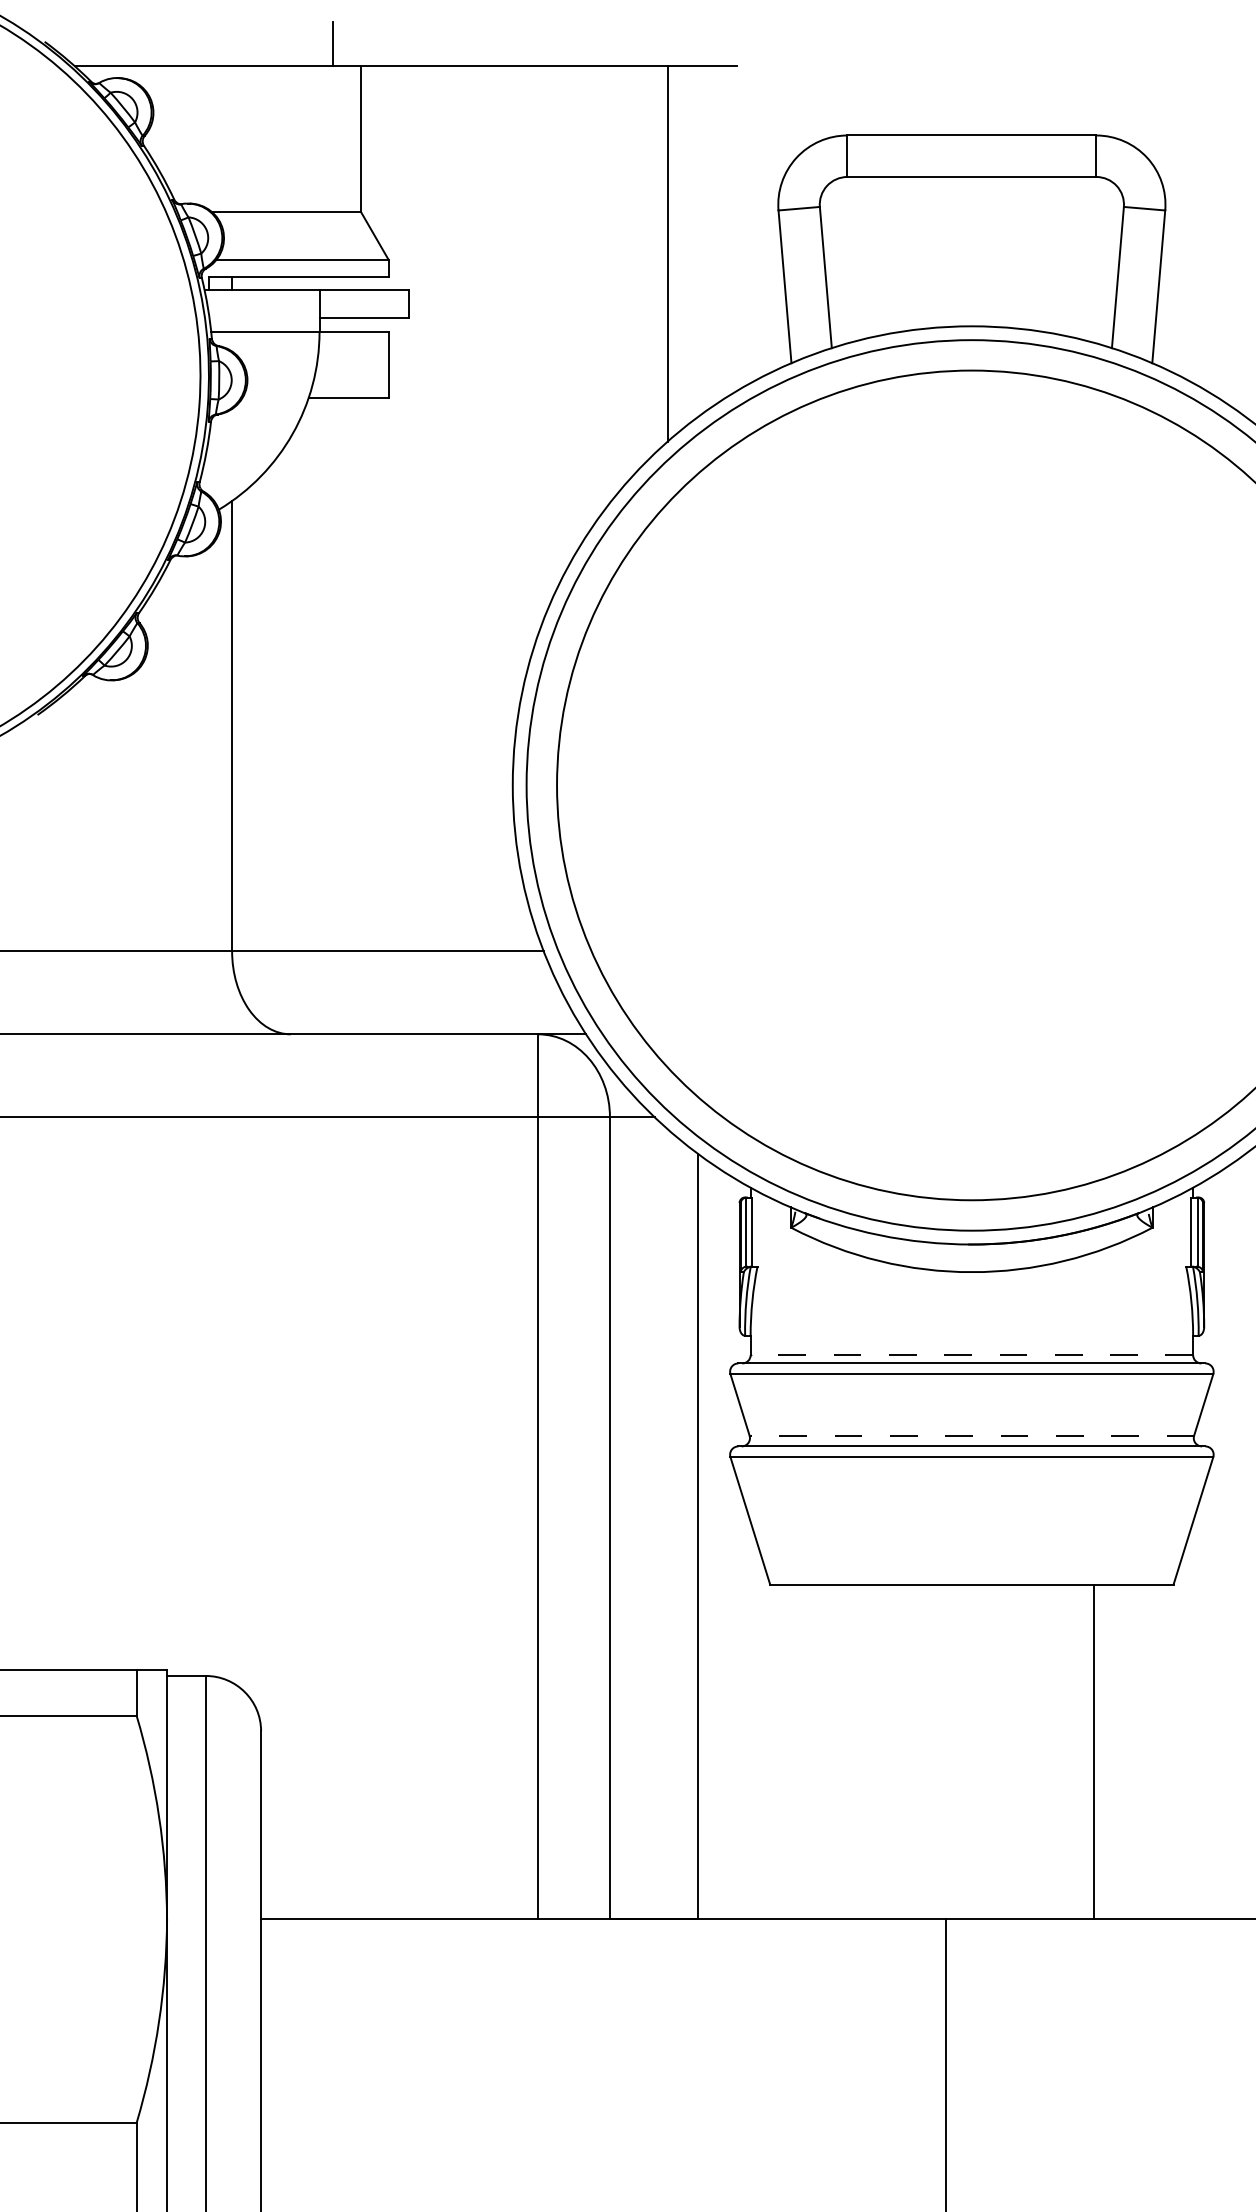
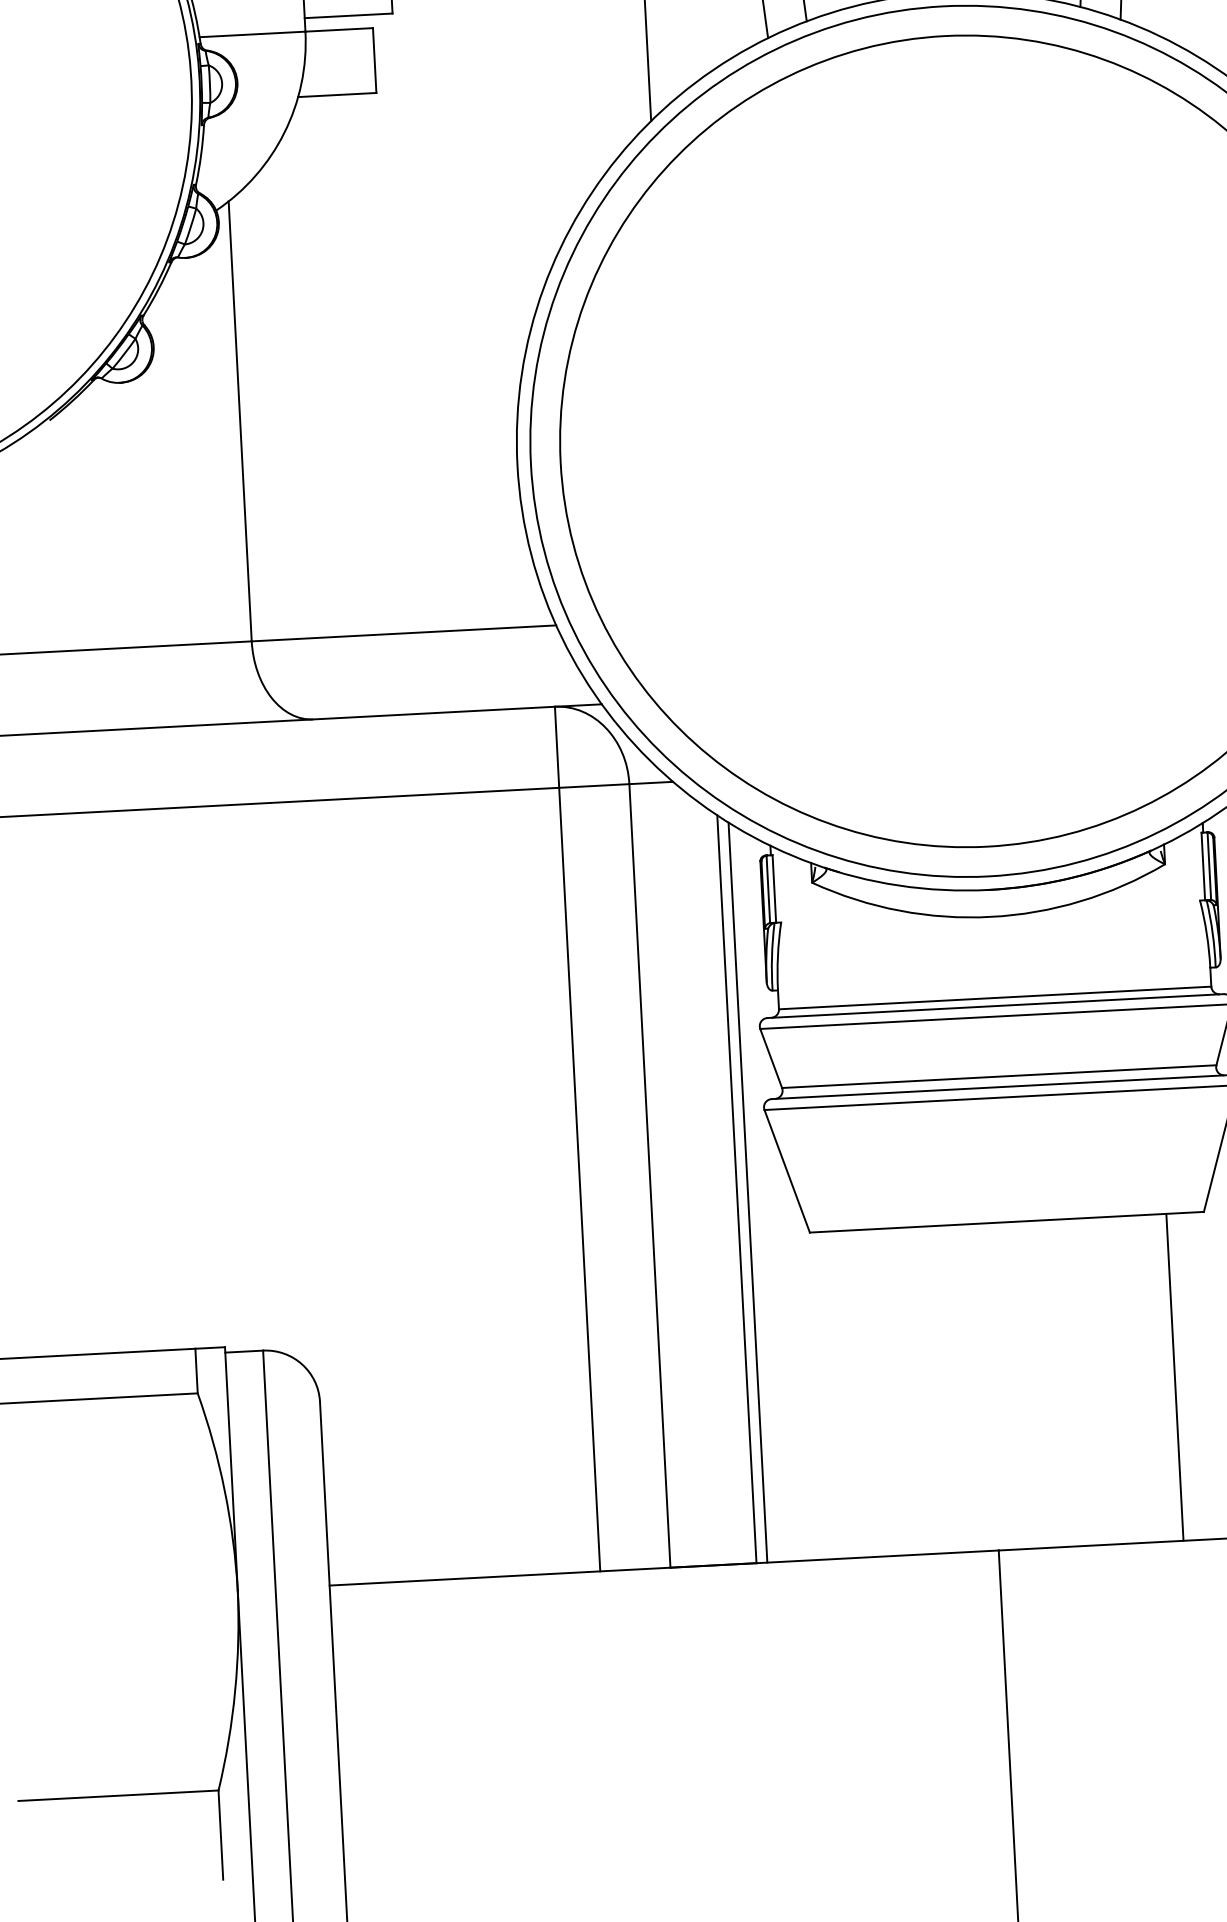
line: (971, 1355) -> (994, 998), dashed -> solid
line: (971, 1435) -> (998, 1076), dashed -> solid
line: (709, 1540) -> (748, 1192), added
line: (1094, 1751) -> (1175, 1376), moved

